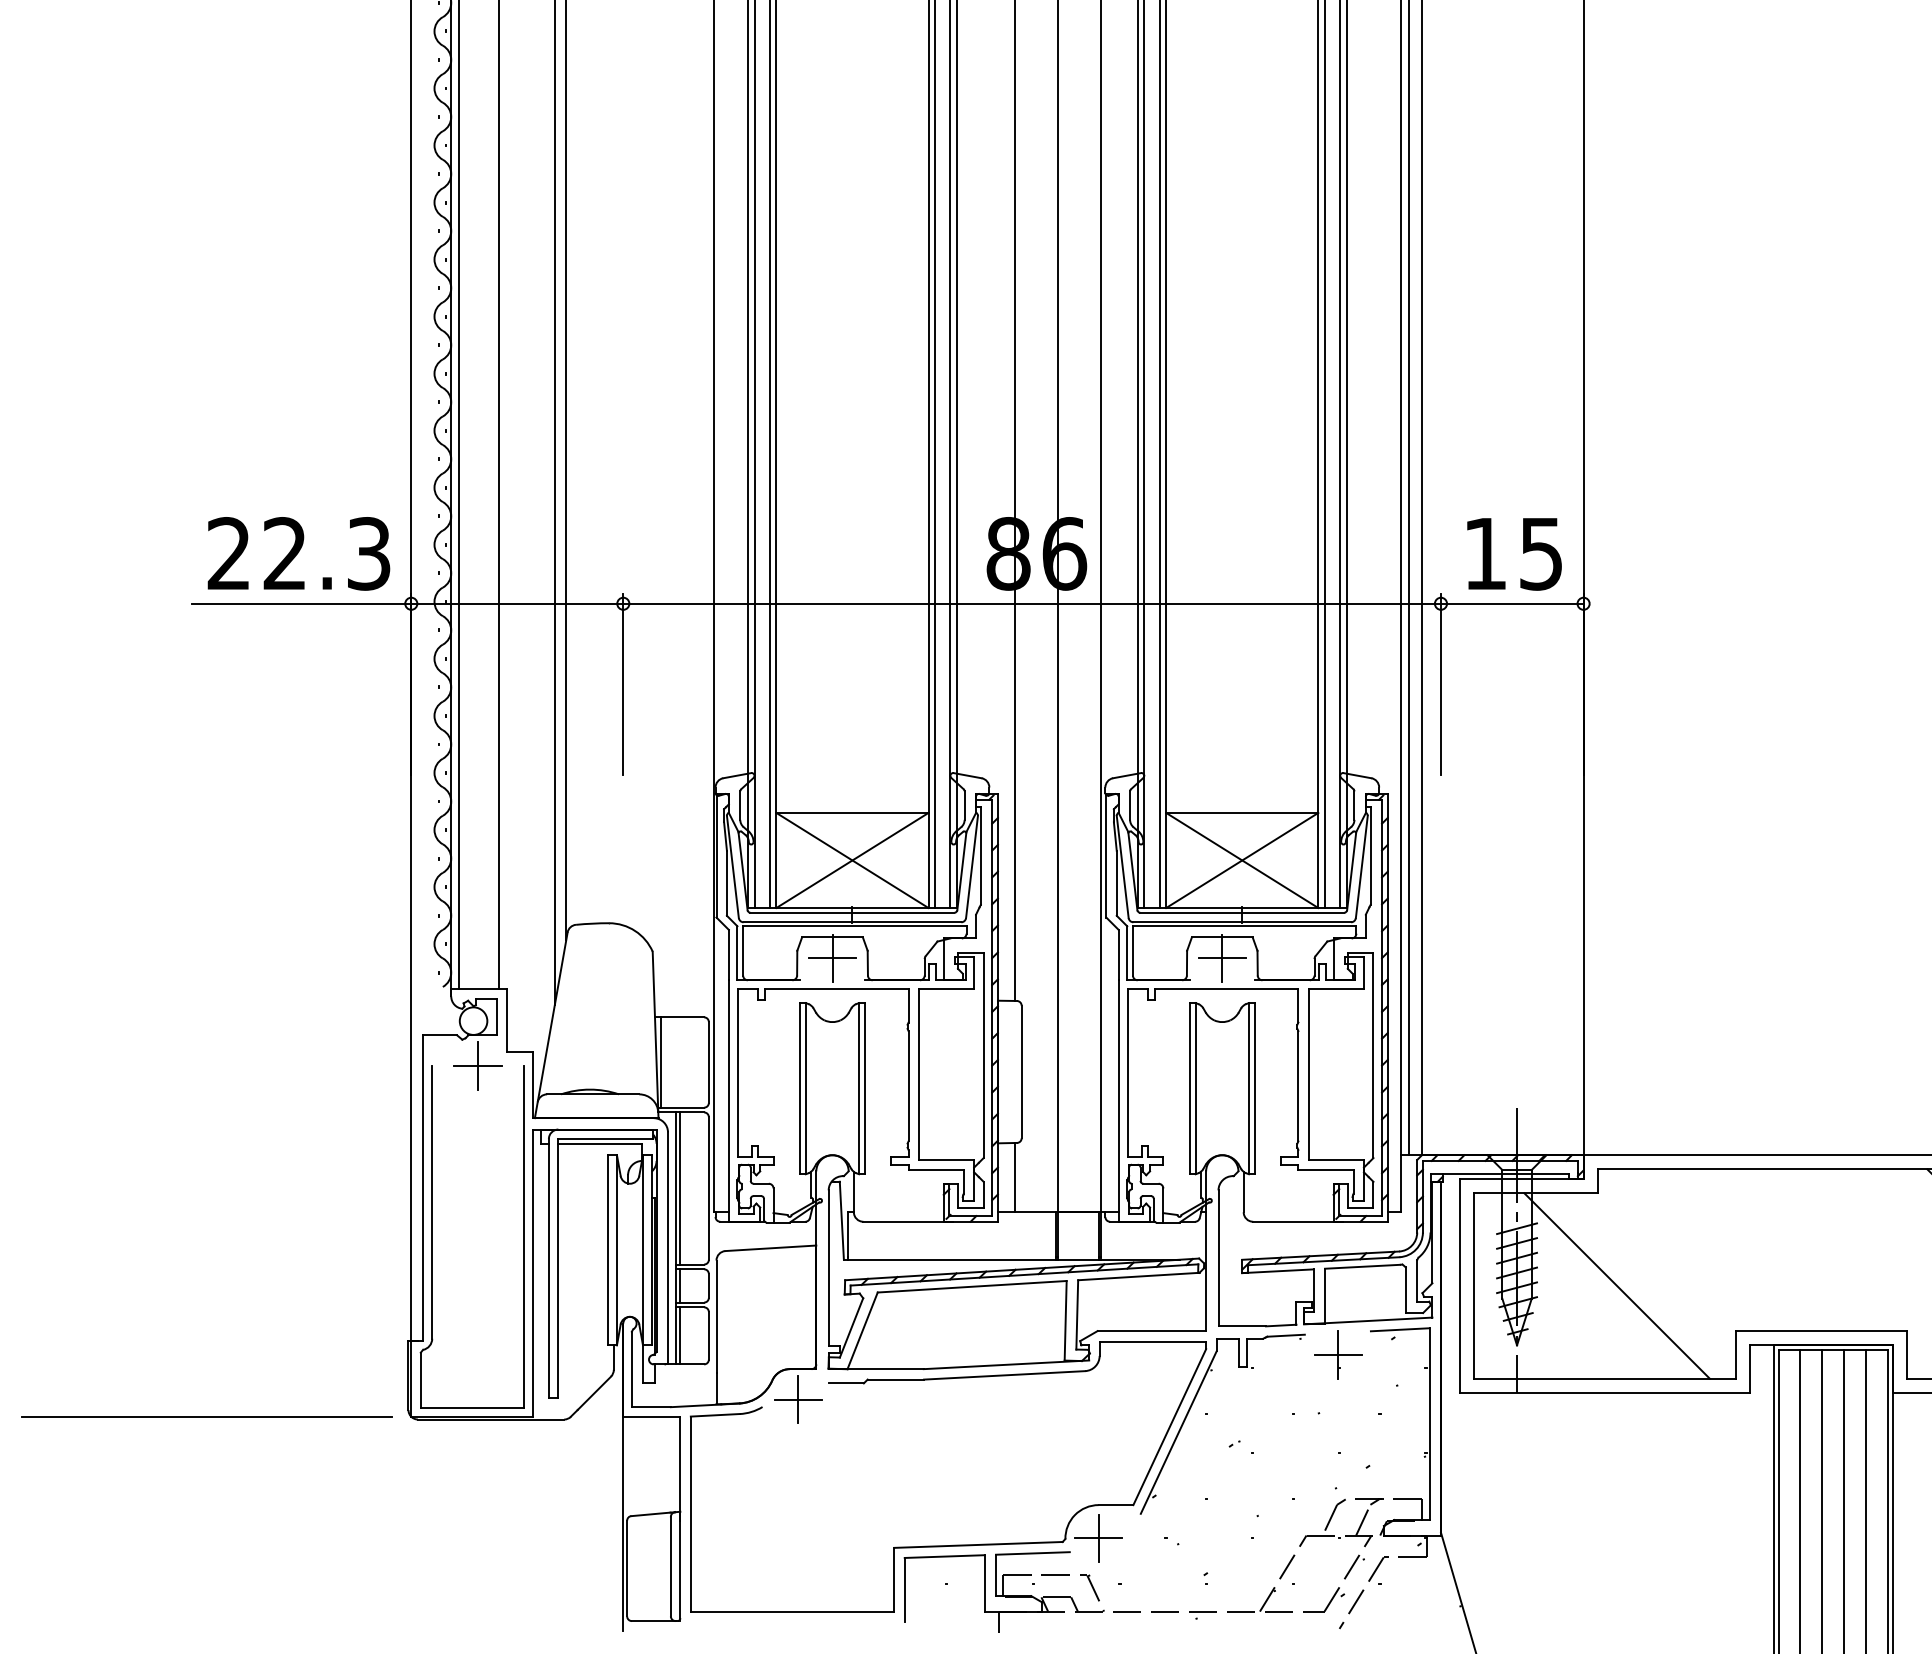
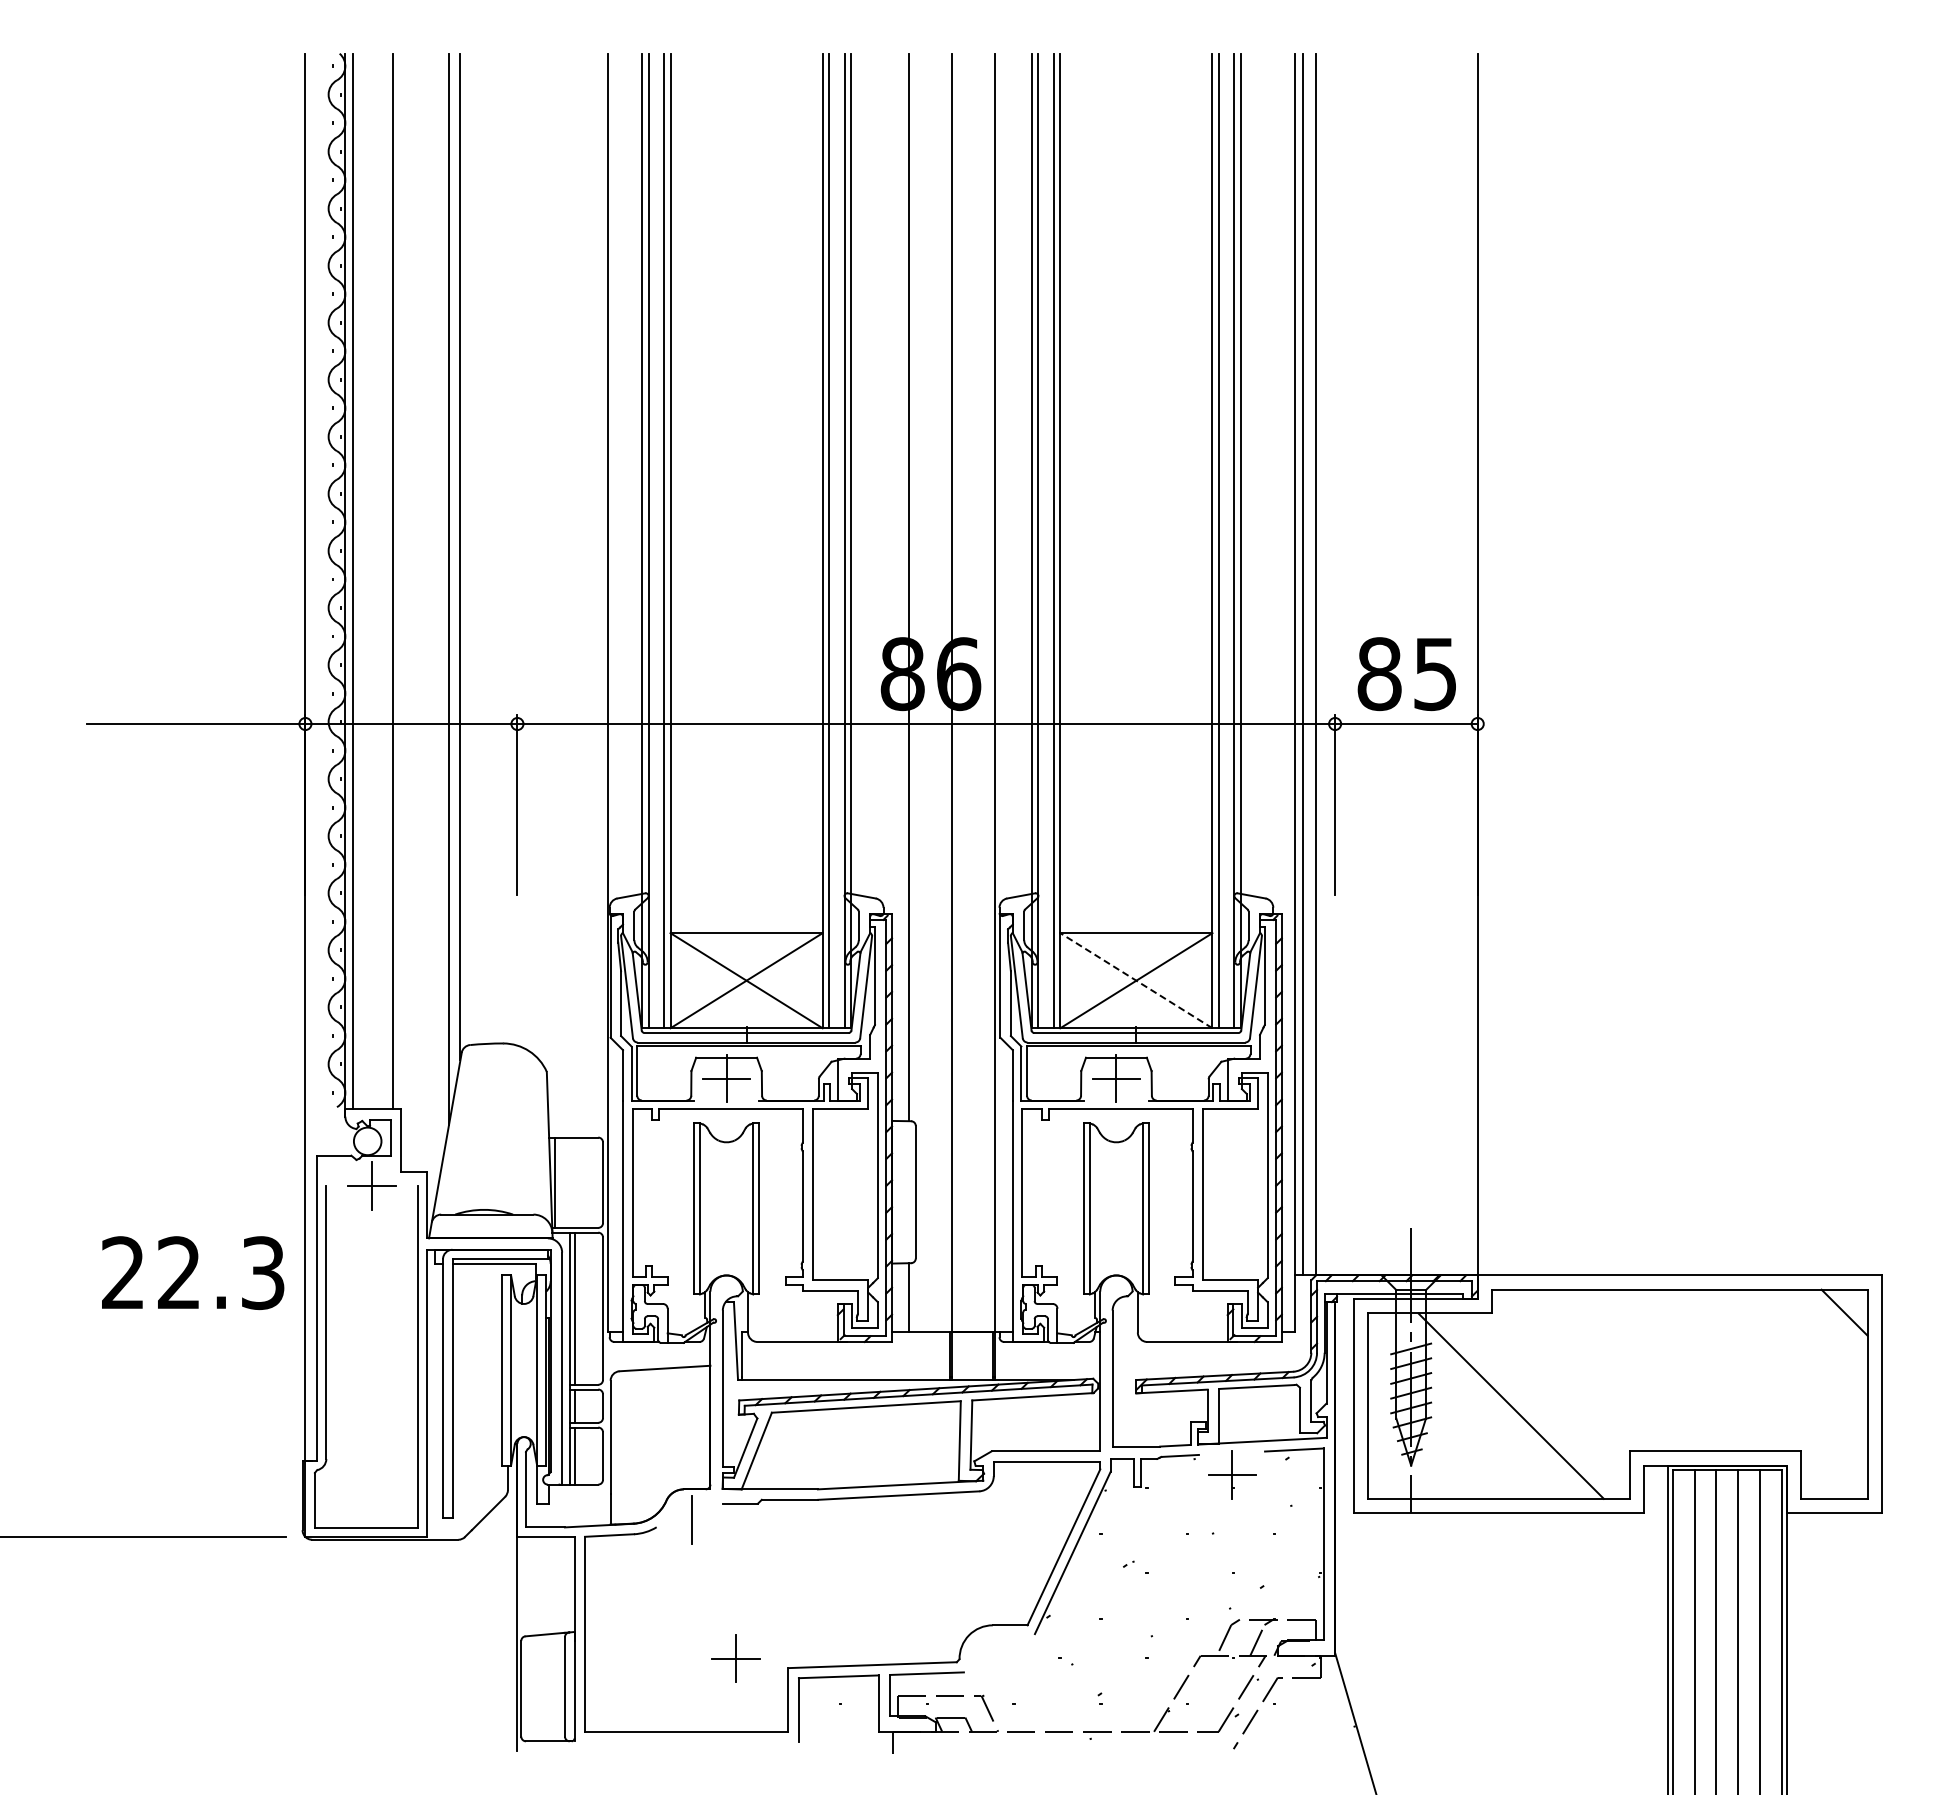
text: (299, 554) -> (193, 1273), moved
text: (1485, 554) -> (1379, 674), 15 -> 85
line: (1242, 860) -> (1136, 980), solid -> dashed
line: (798, 1399) -> (692, 1519), removed
part: (1098, 1538) -> (735, 1658), moved

